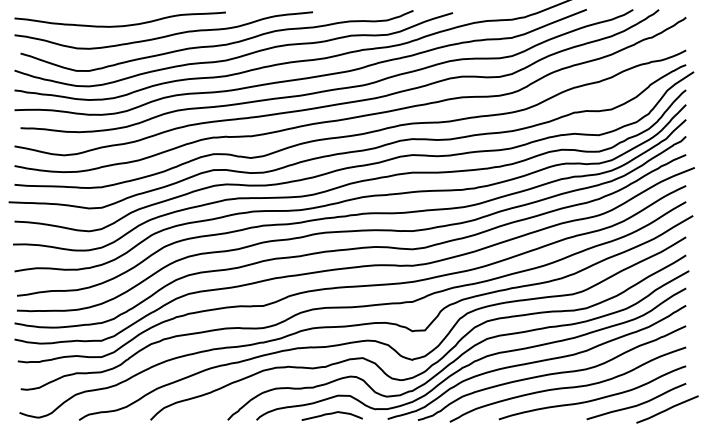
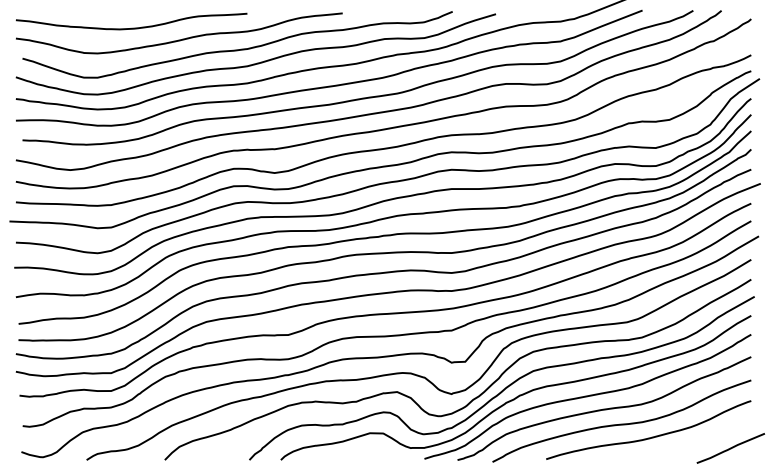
curve: (637, 404) -> (698, 442), removed
curve: (331, 414) -> (363, 453), removed

